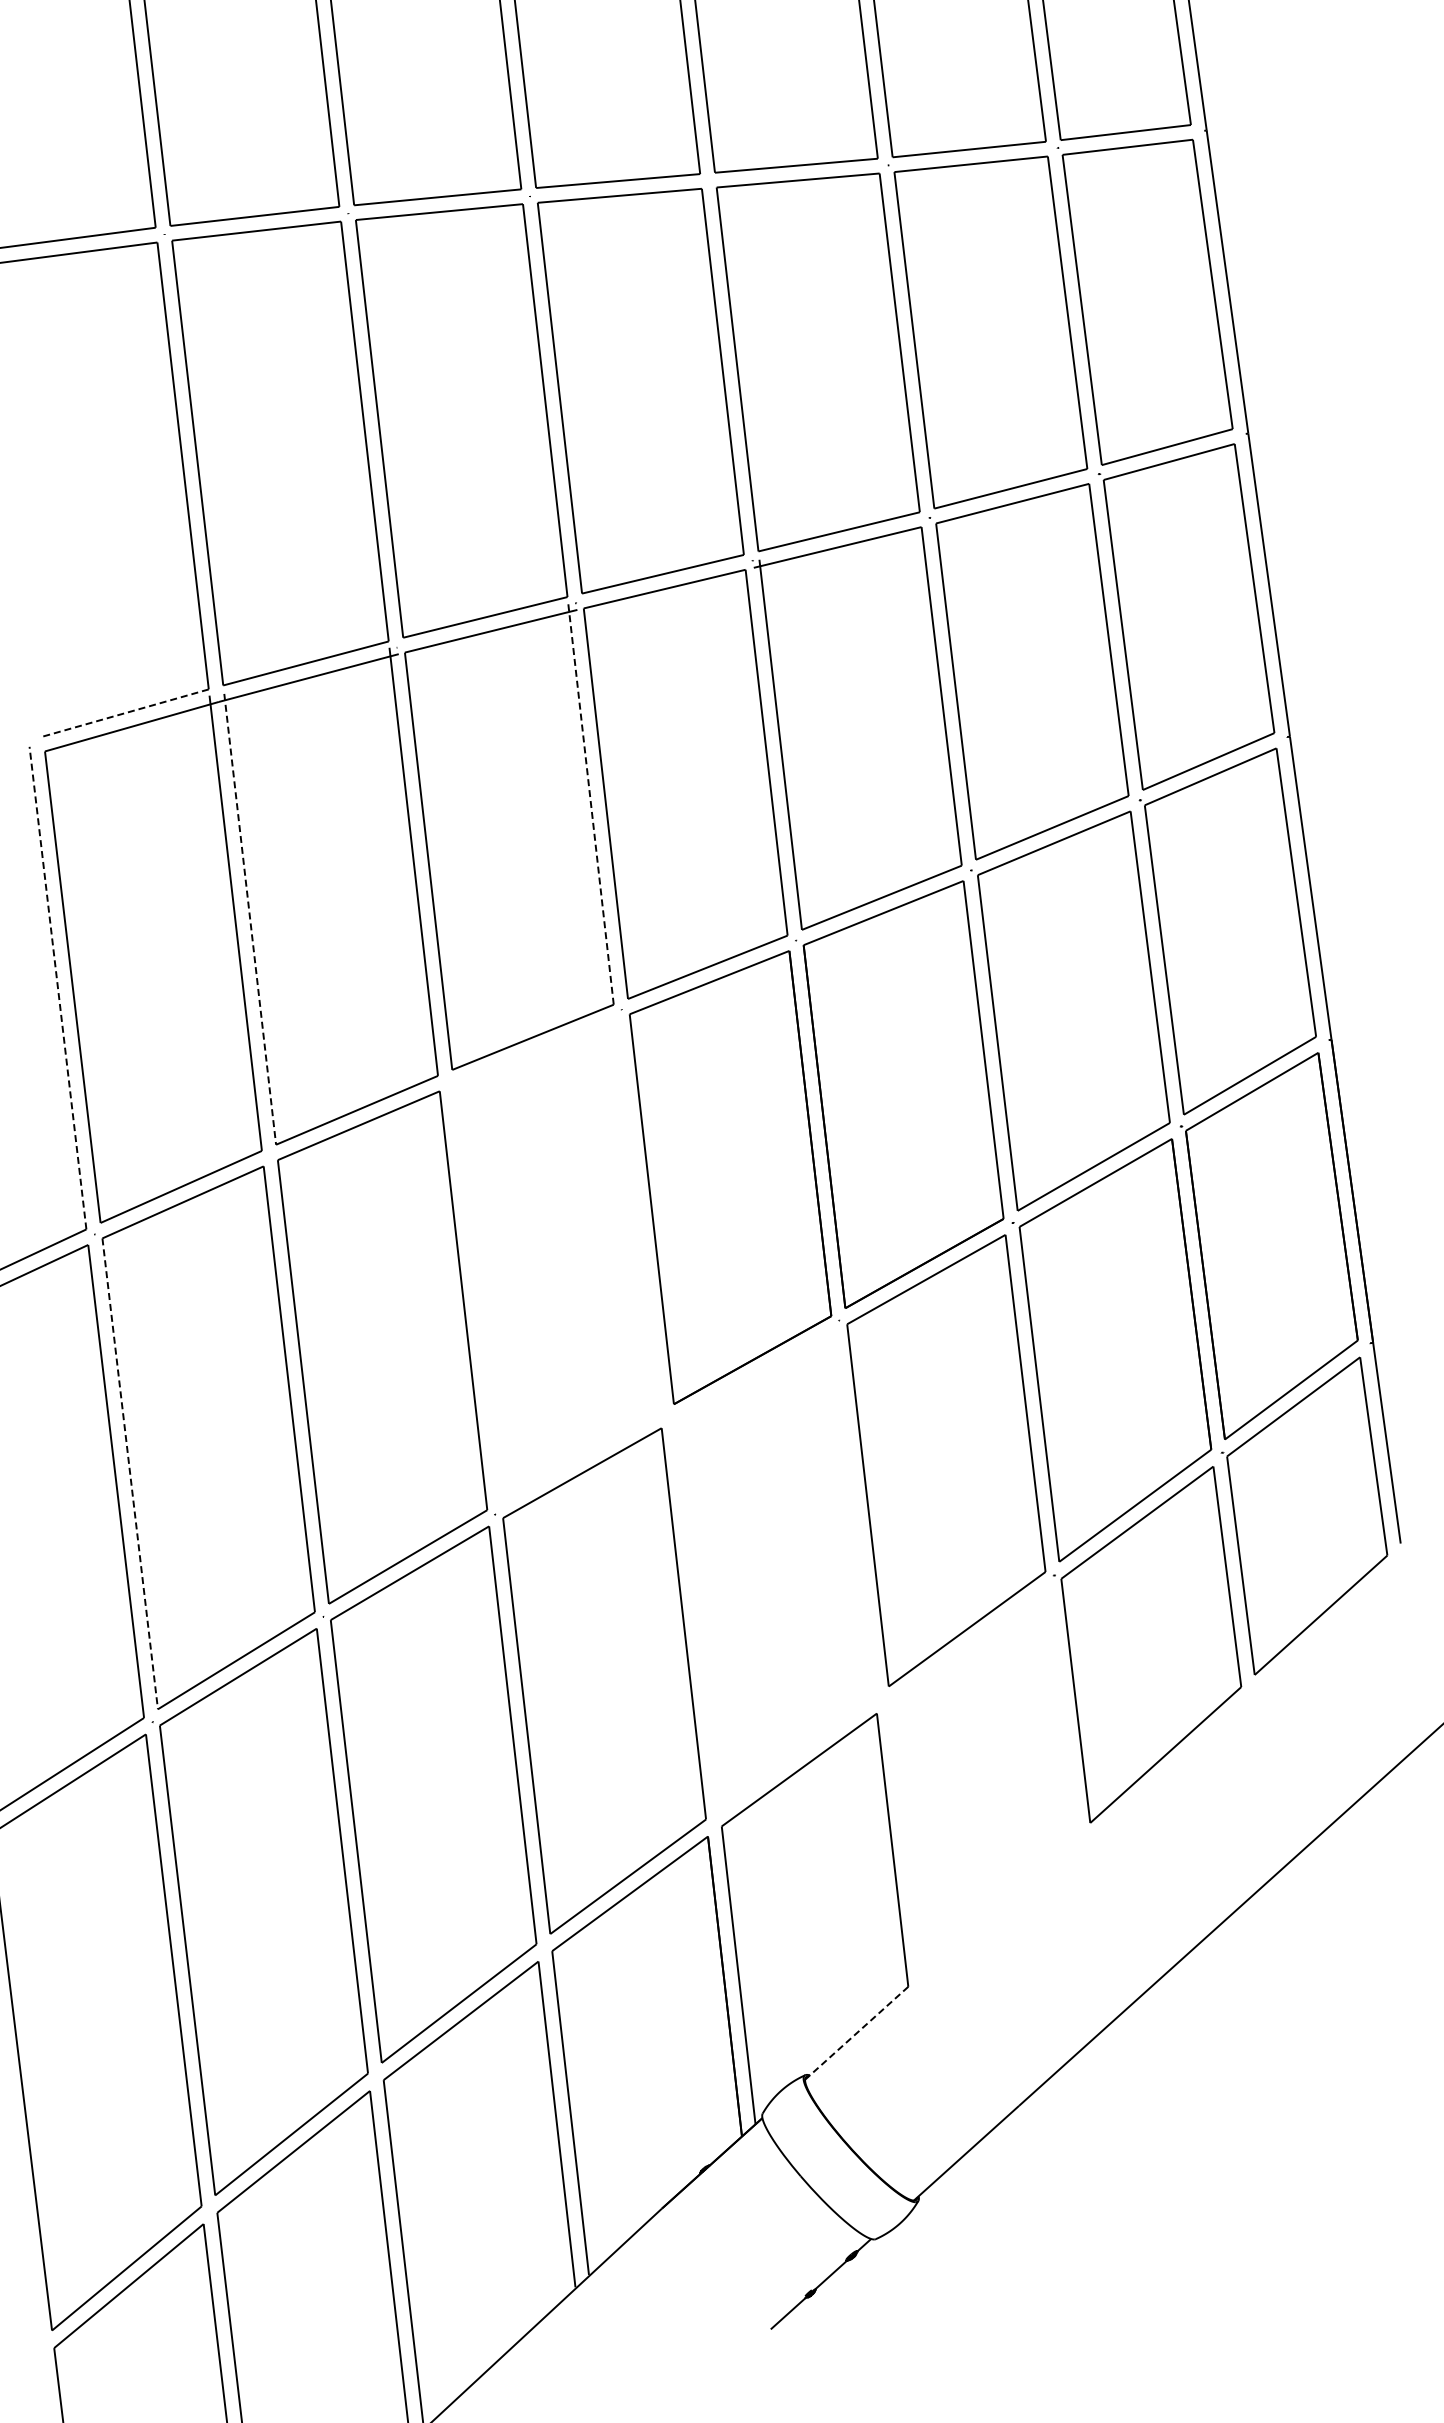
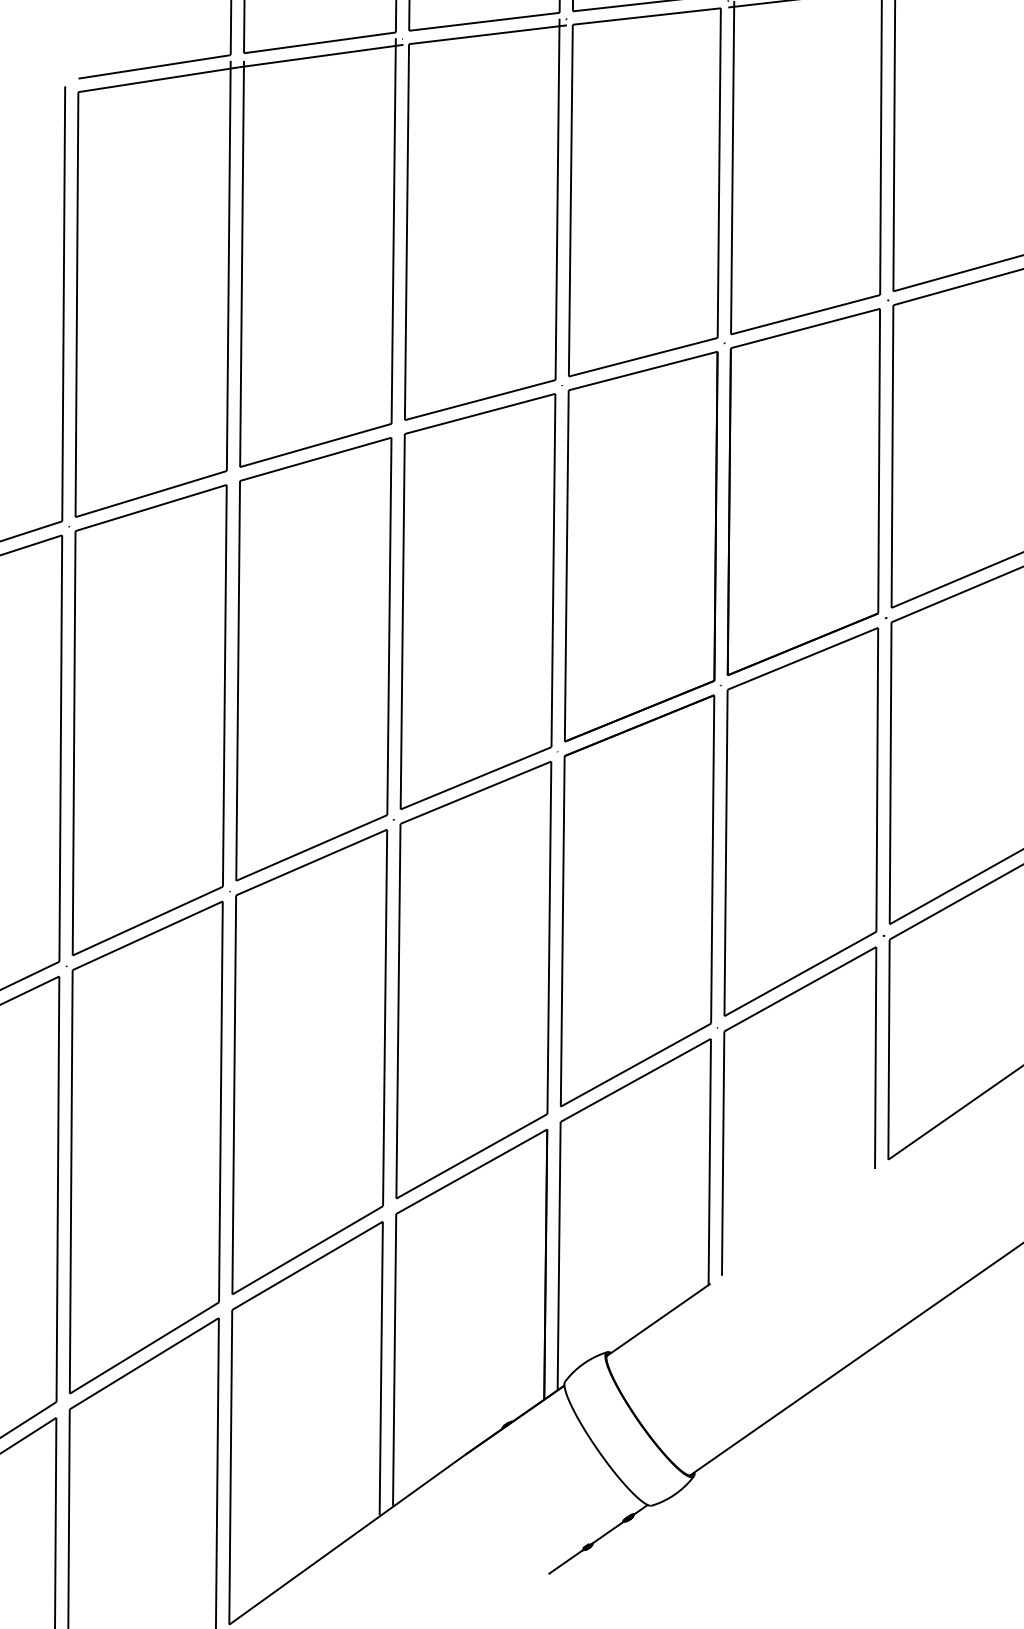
line: (126, 712) -> (155, 66), dashed -> solid
line: (591, 804) -> (557, 199), dashed -> solid
line: (250, 919) -> (242, 264), dashed -> solid
line: (58, 988) -> (64, 304), dashed -> solid
line: (130, 1474) -> (74, 743), dashed -> solid
part: (765, 1496) -> (635, 833), added
line: (857, 2032) -> (658, 1320), dashed -> solid

